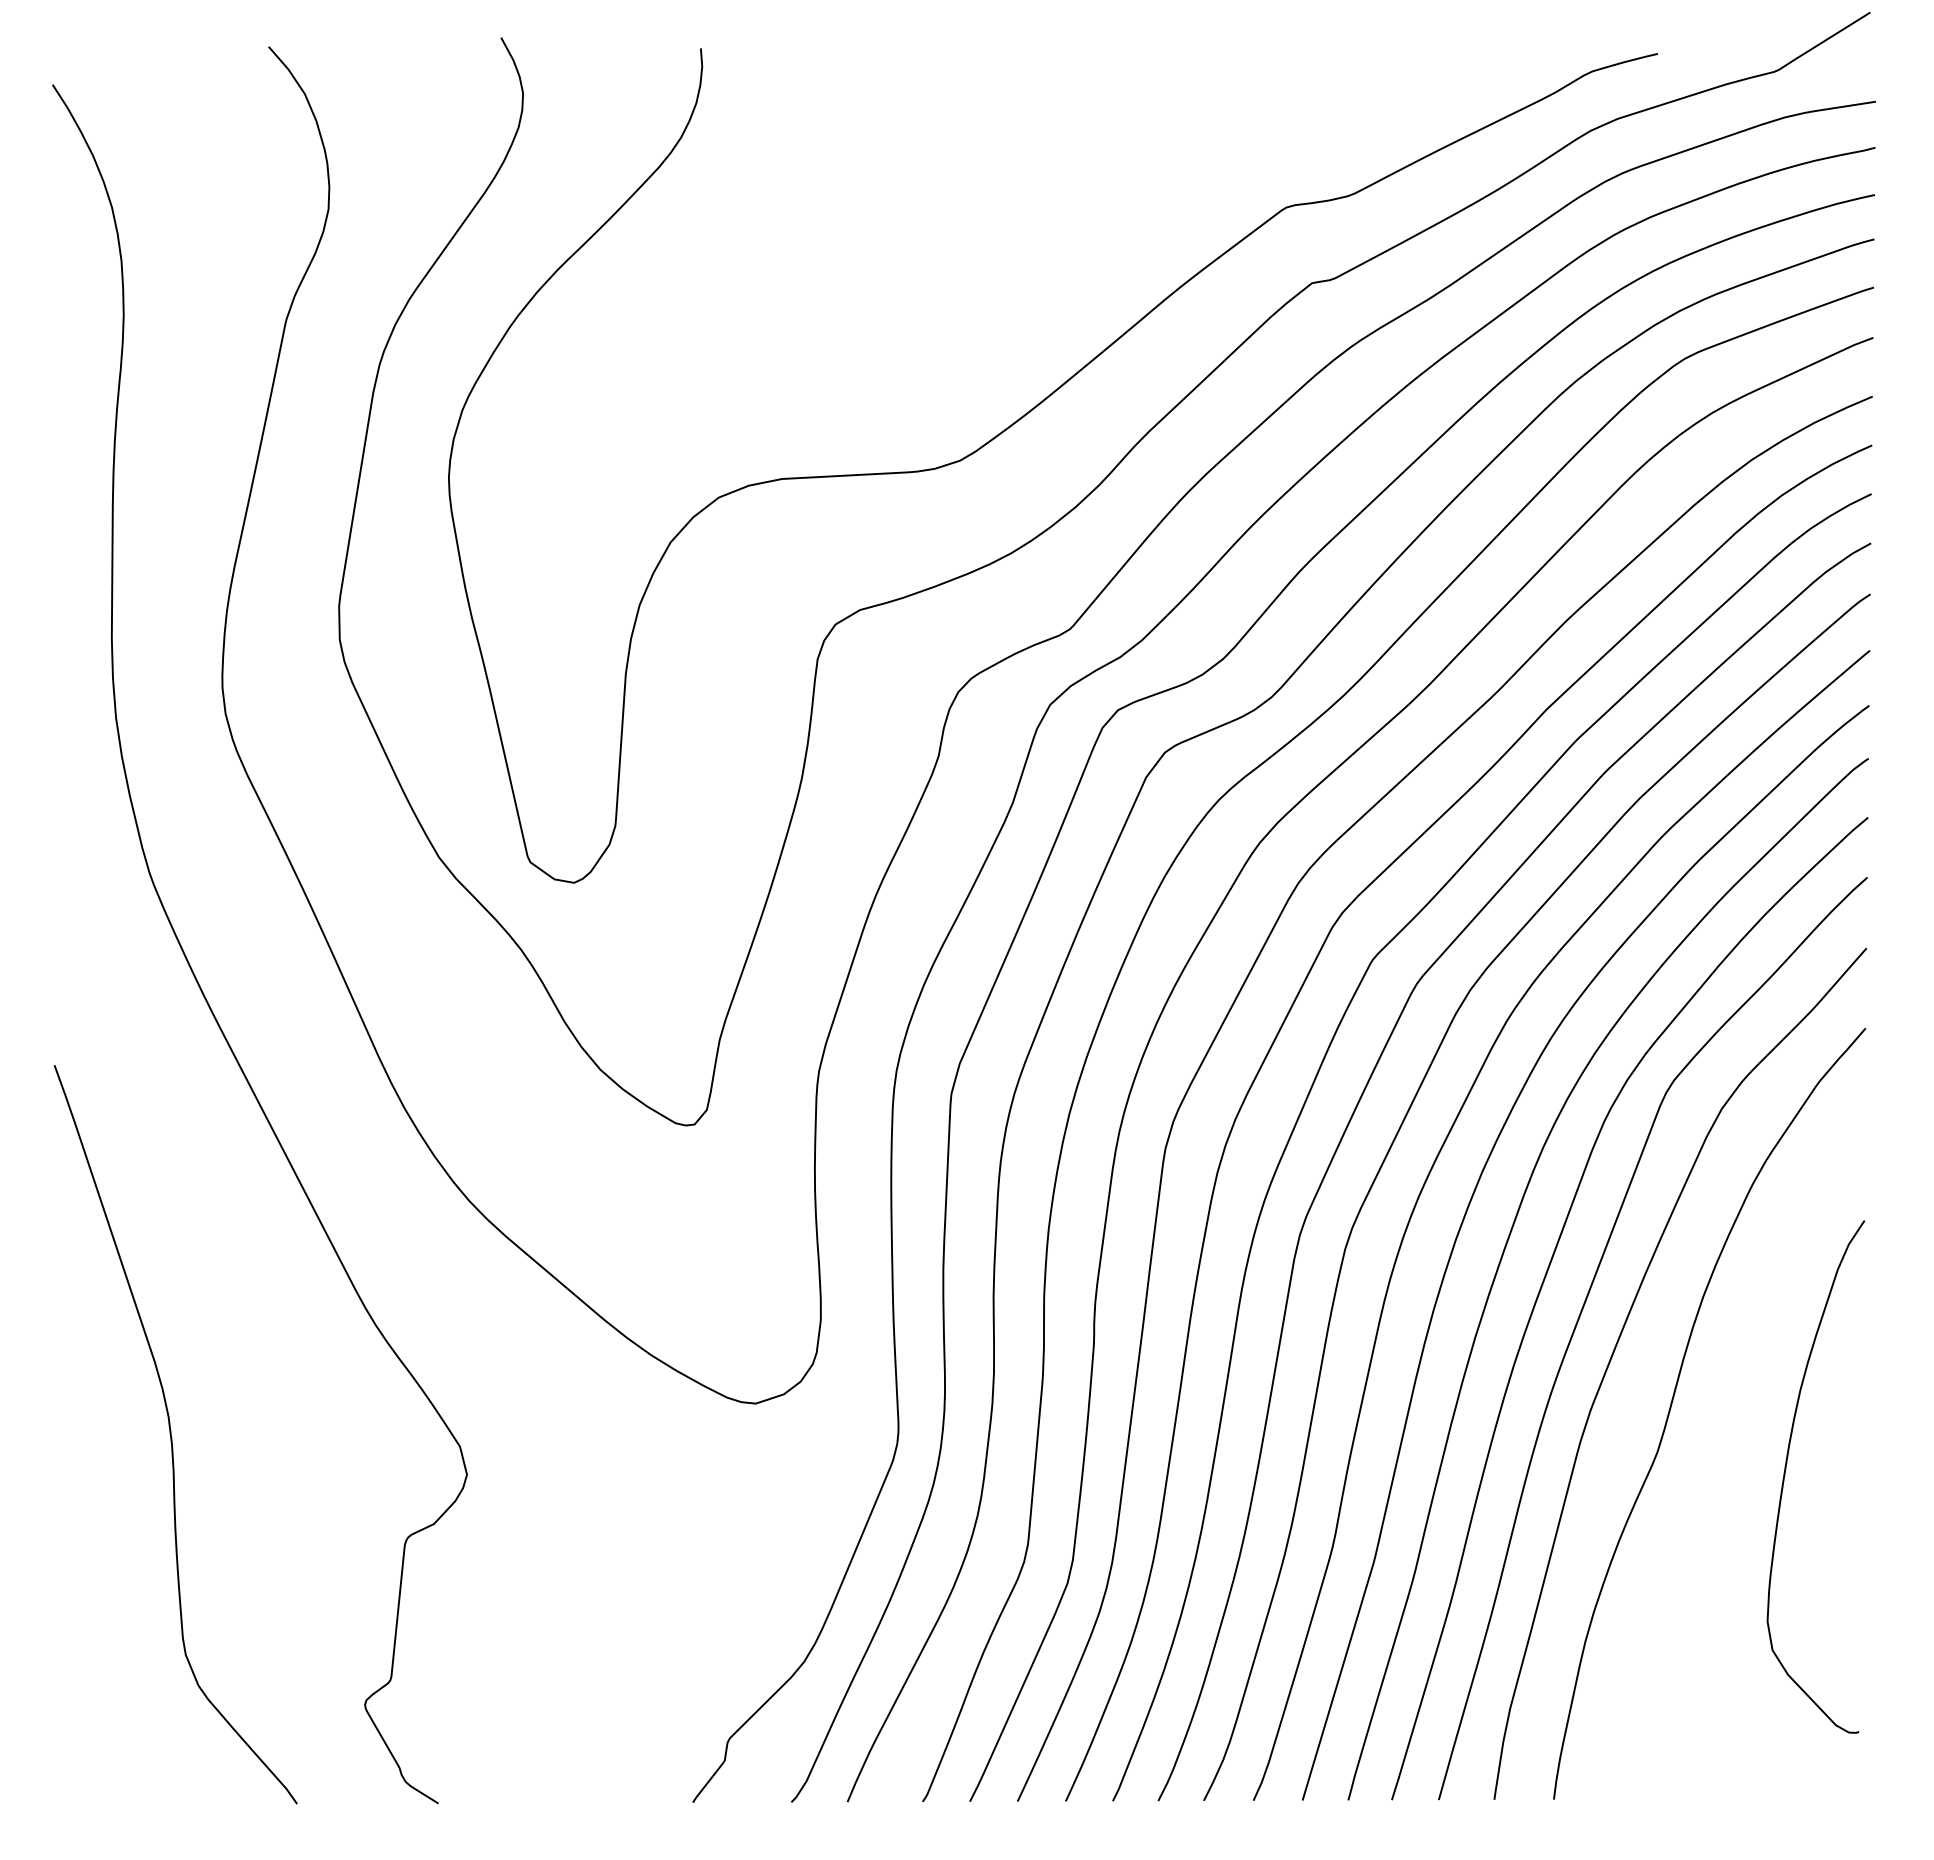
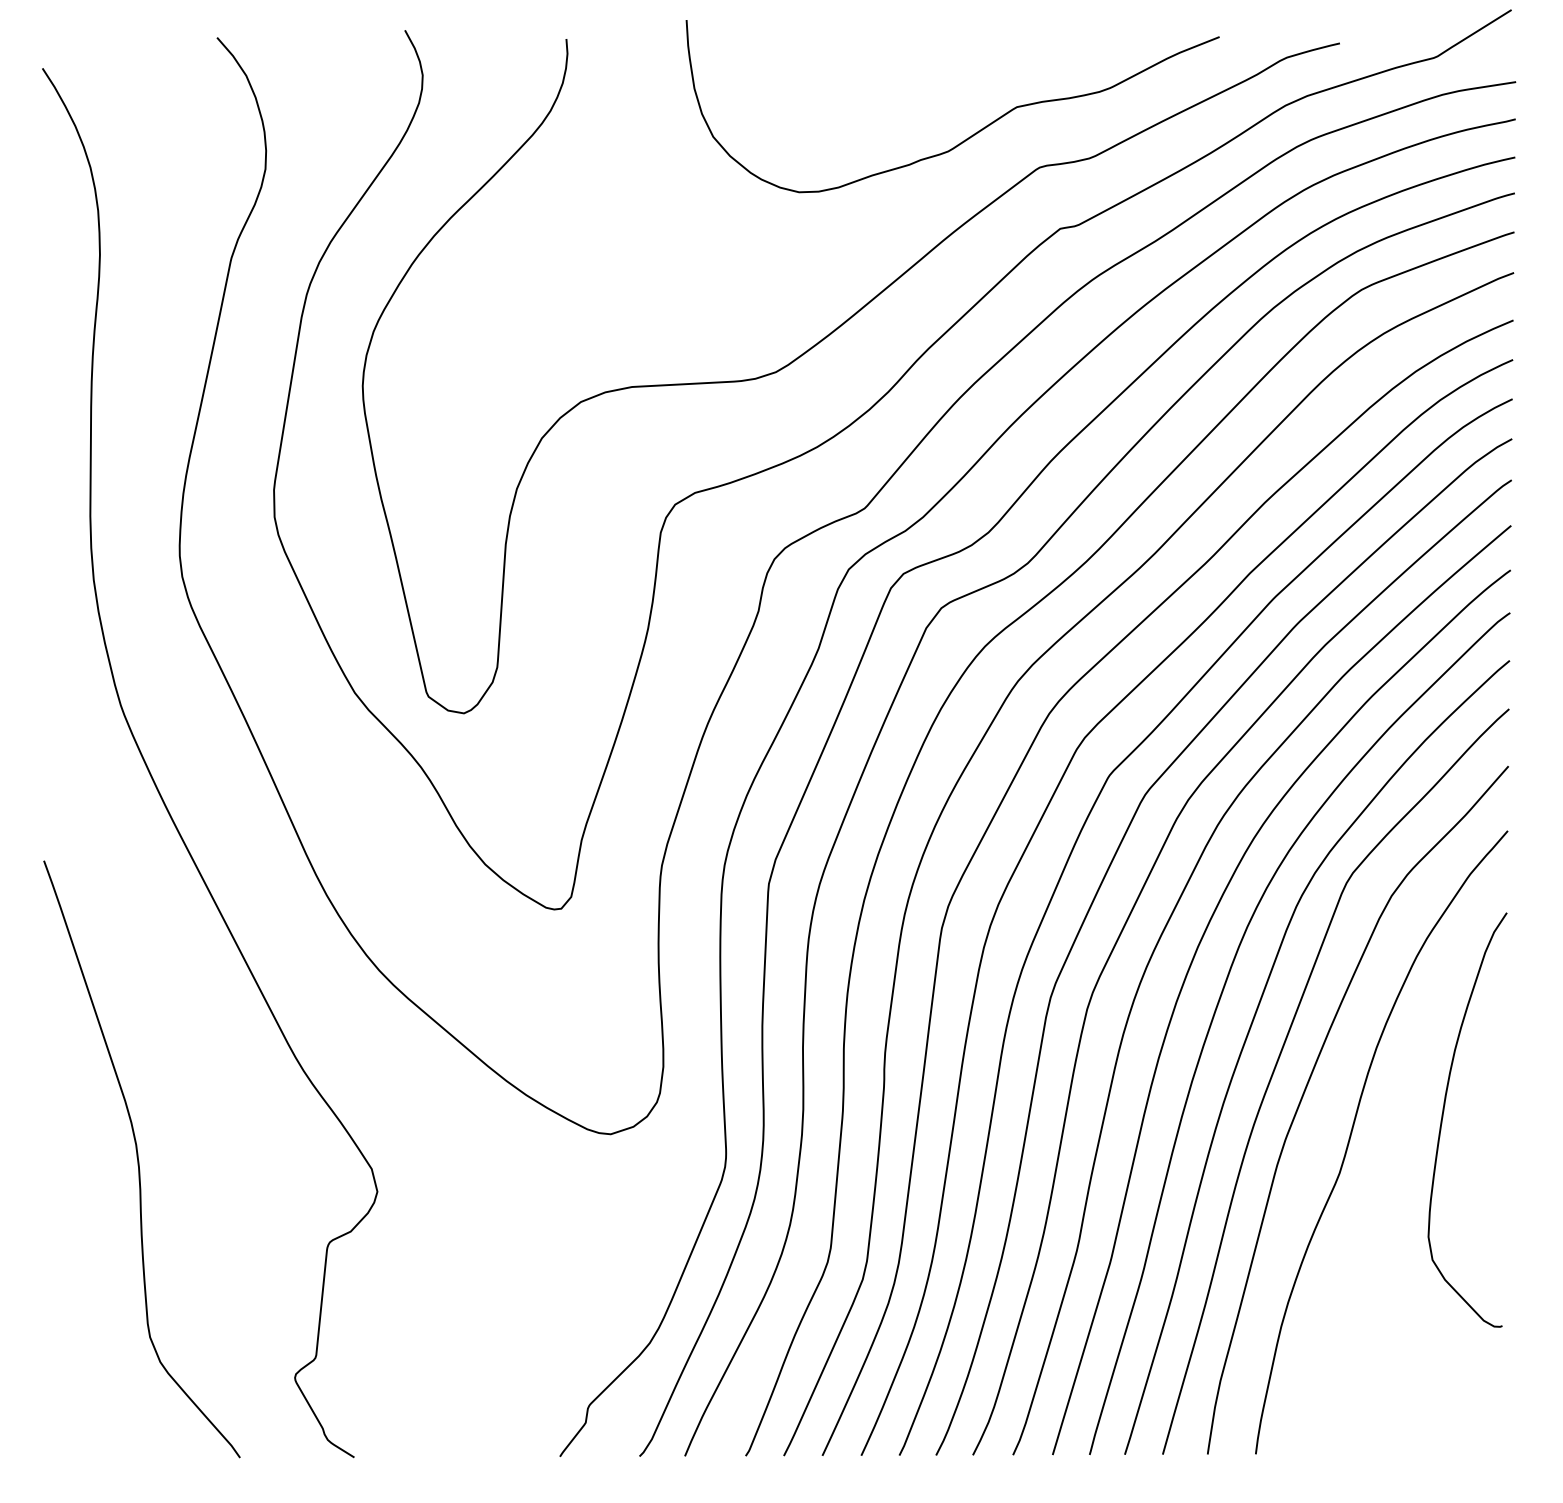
curve: (1202, 167) -> (971, 135), added
curve: (1786, 1469) -> (1443, 1113), moved

